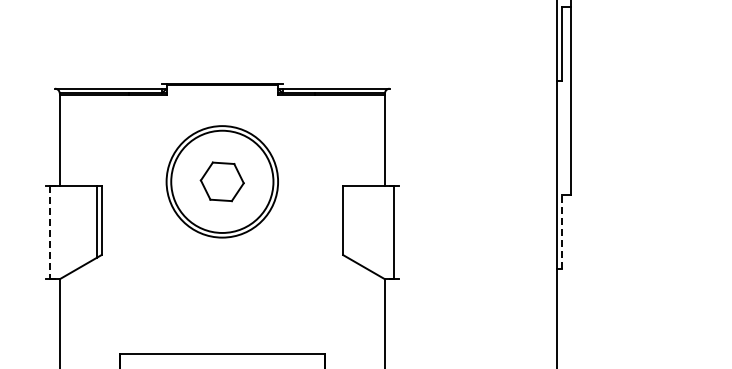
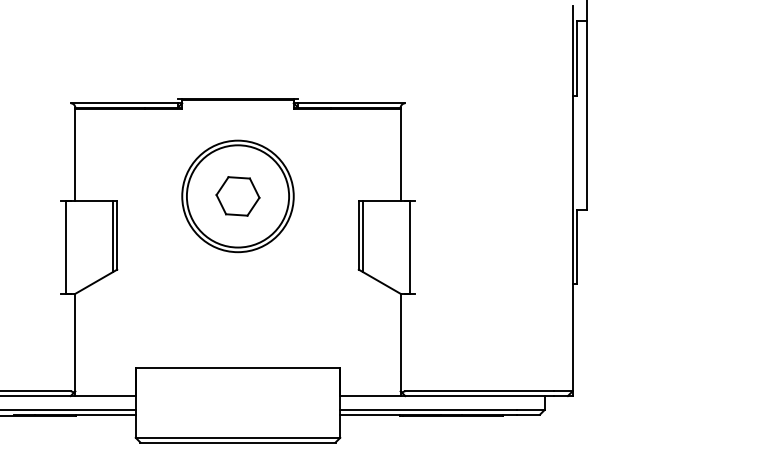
line: (347, 221) -> (363, 236), added
line: (561, 231) -> (577, 246), dashed -> solid
line: (50, 232) -> (66, 247), dashed -> solid

